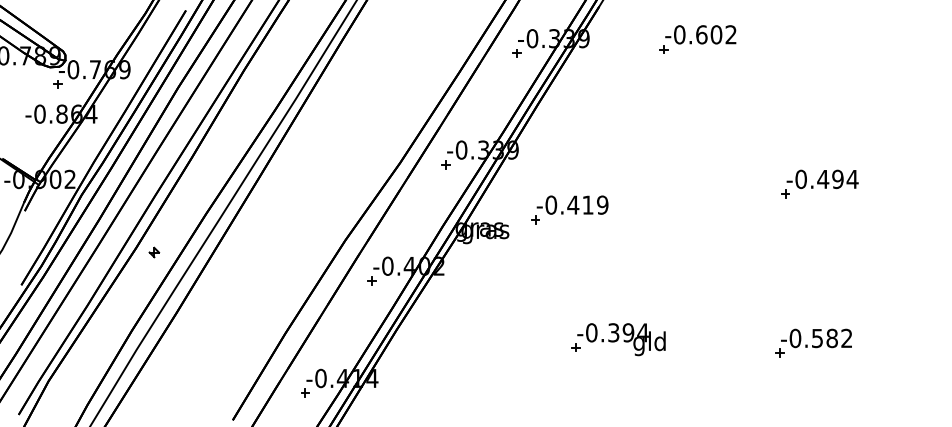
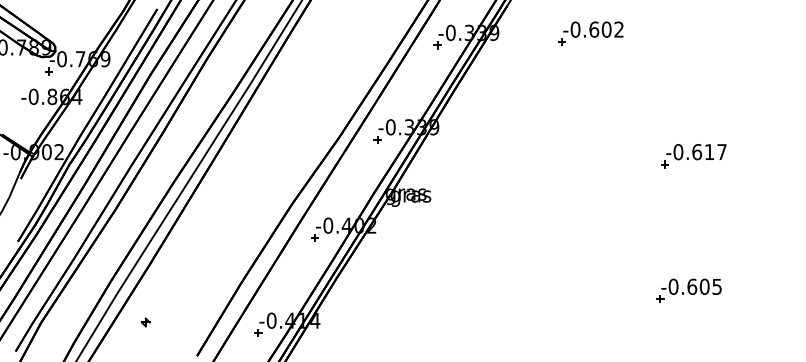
text: (837, 179) -> (709, 152), -0.494 -> -0.617
part: (569, 209) -> (482, 177), removed
part: (154, 252) -> (145, 322), moved
text: (831, 338) -> (704, 286), -0.582 -> -0.605
part: (618, 339) -> (523, 287), removed

